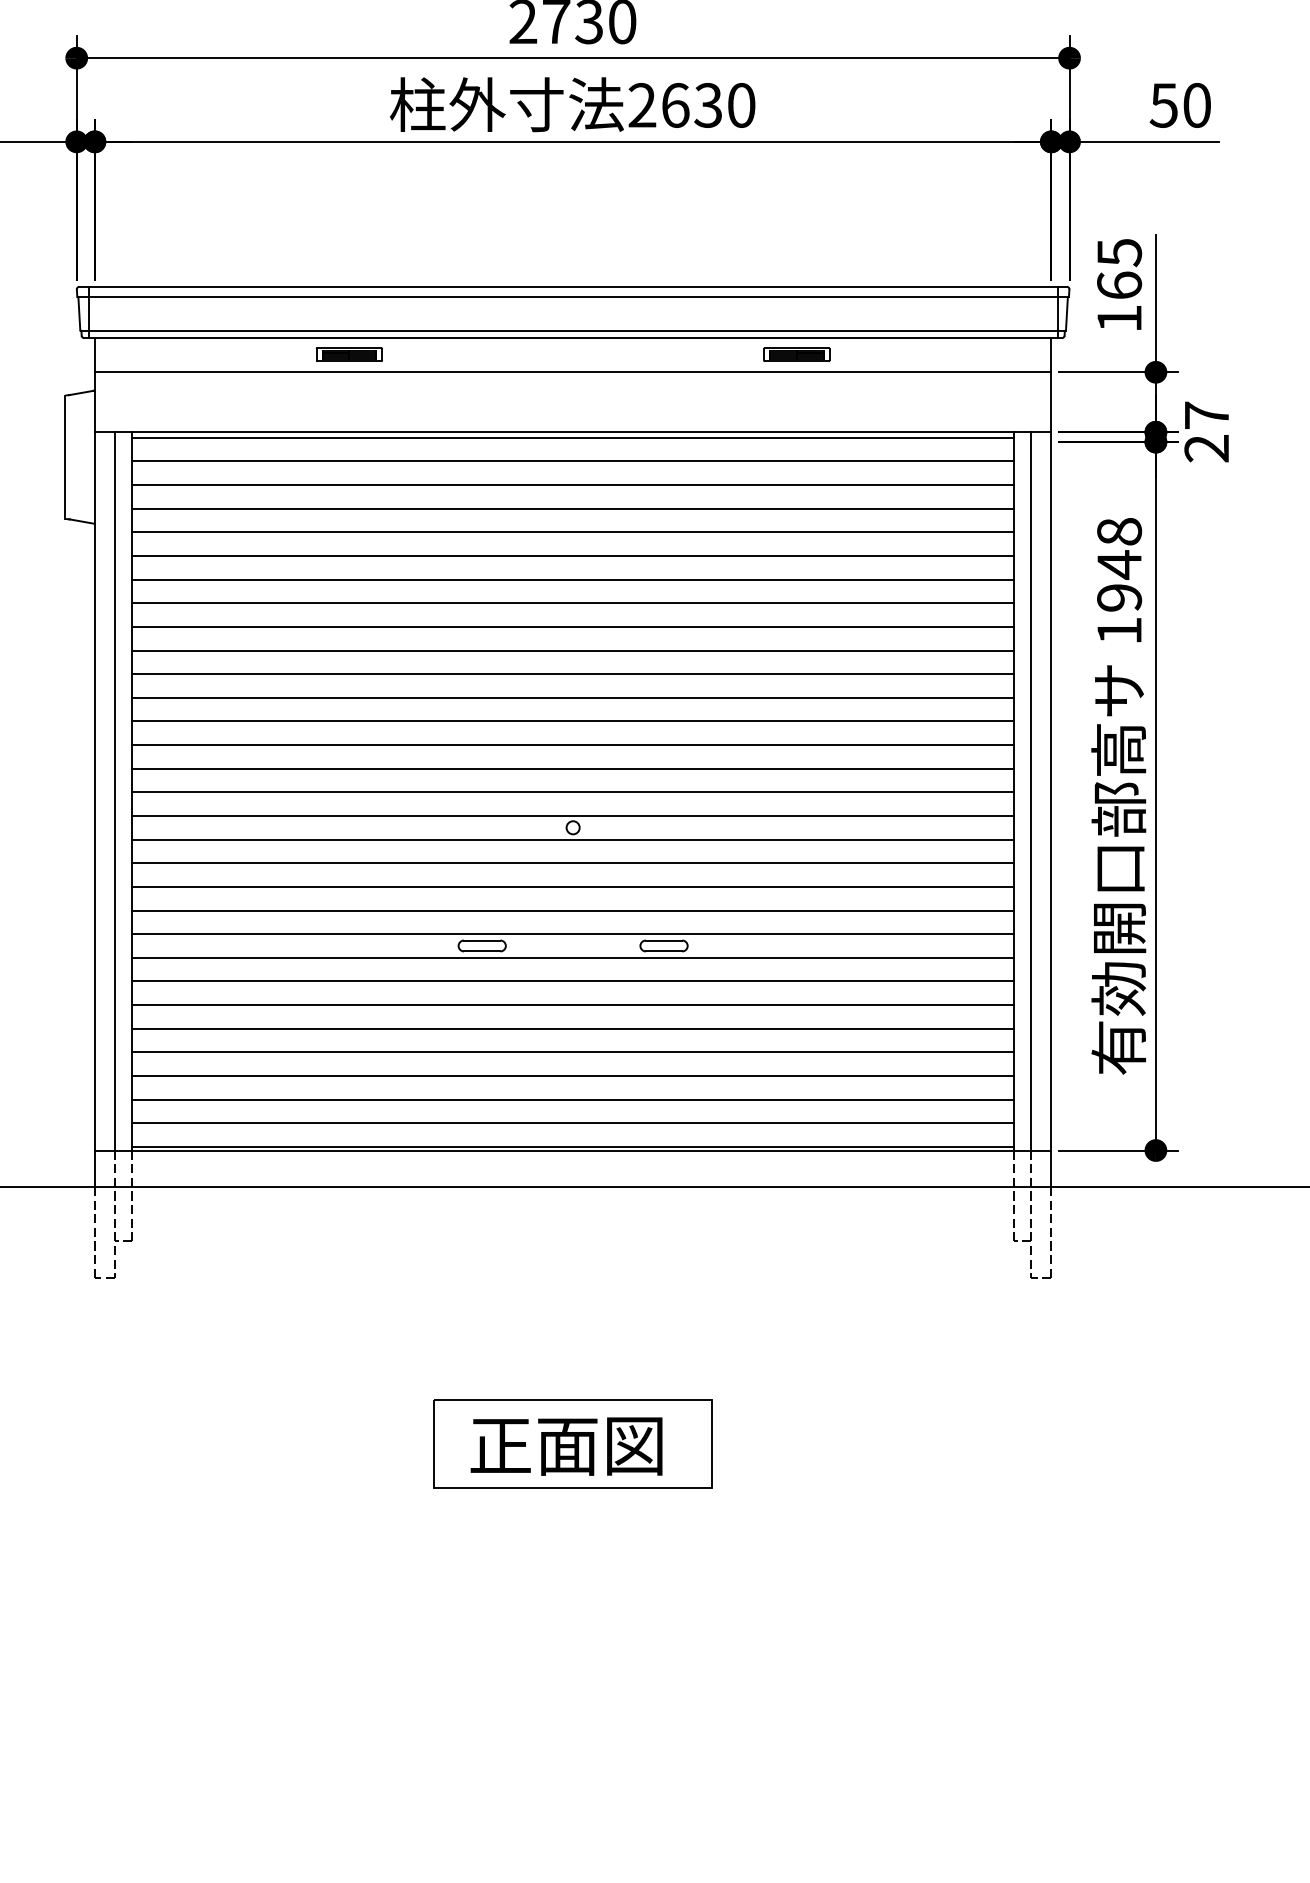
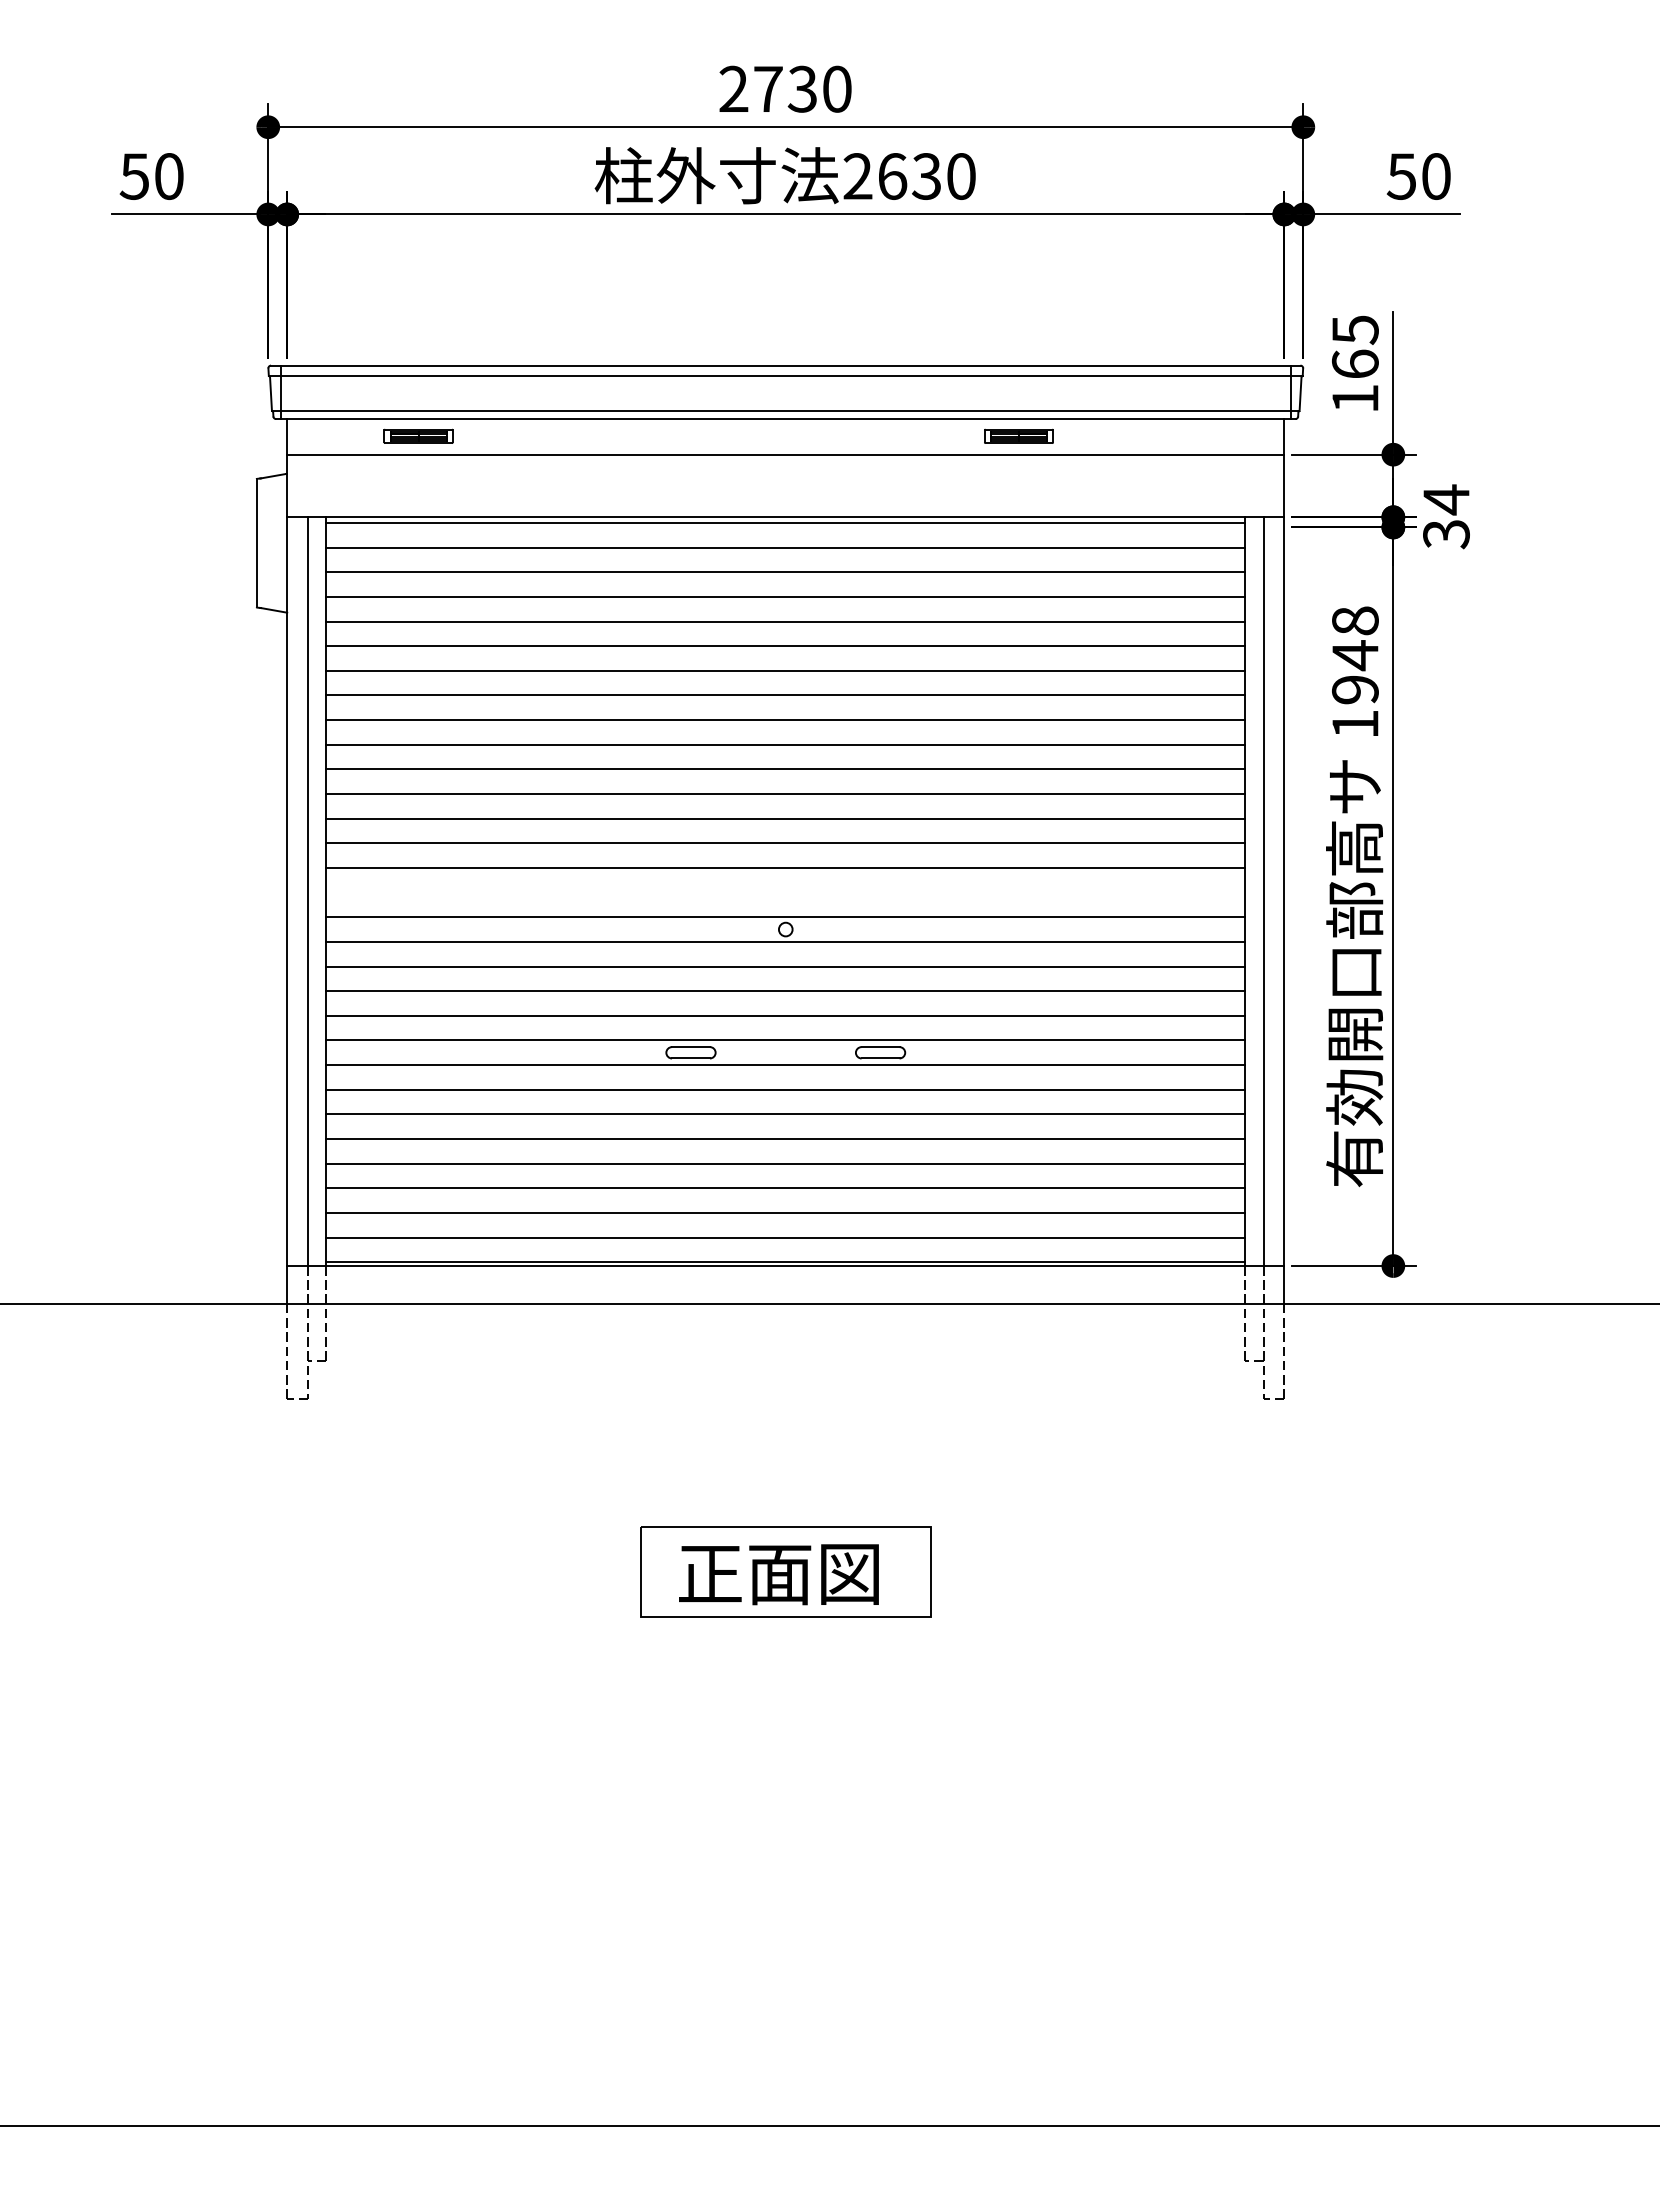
part: (349, 353) -> (418, 435), moved
text: (1206, 431) -> (1446, 516), 27 -> 34
line: (572, 792) -> (785, 892), removed

